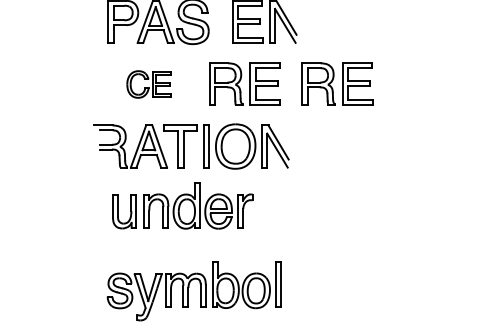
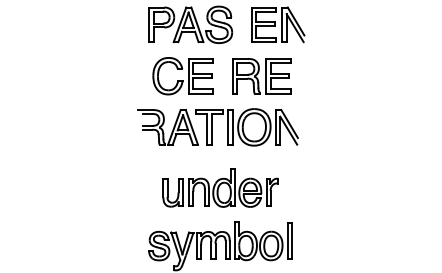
part: (148, 84) -> (182, 76), size x1.67
part: (336, 84) -> (337, 76), removed
part: (182, 205) -> (220, 187), moved

